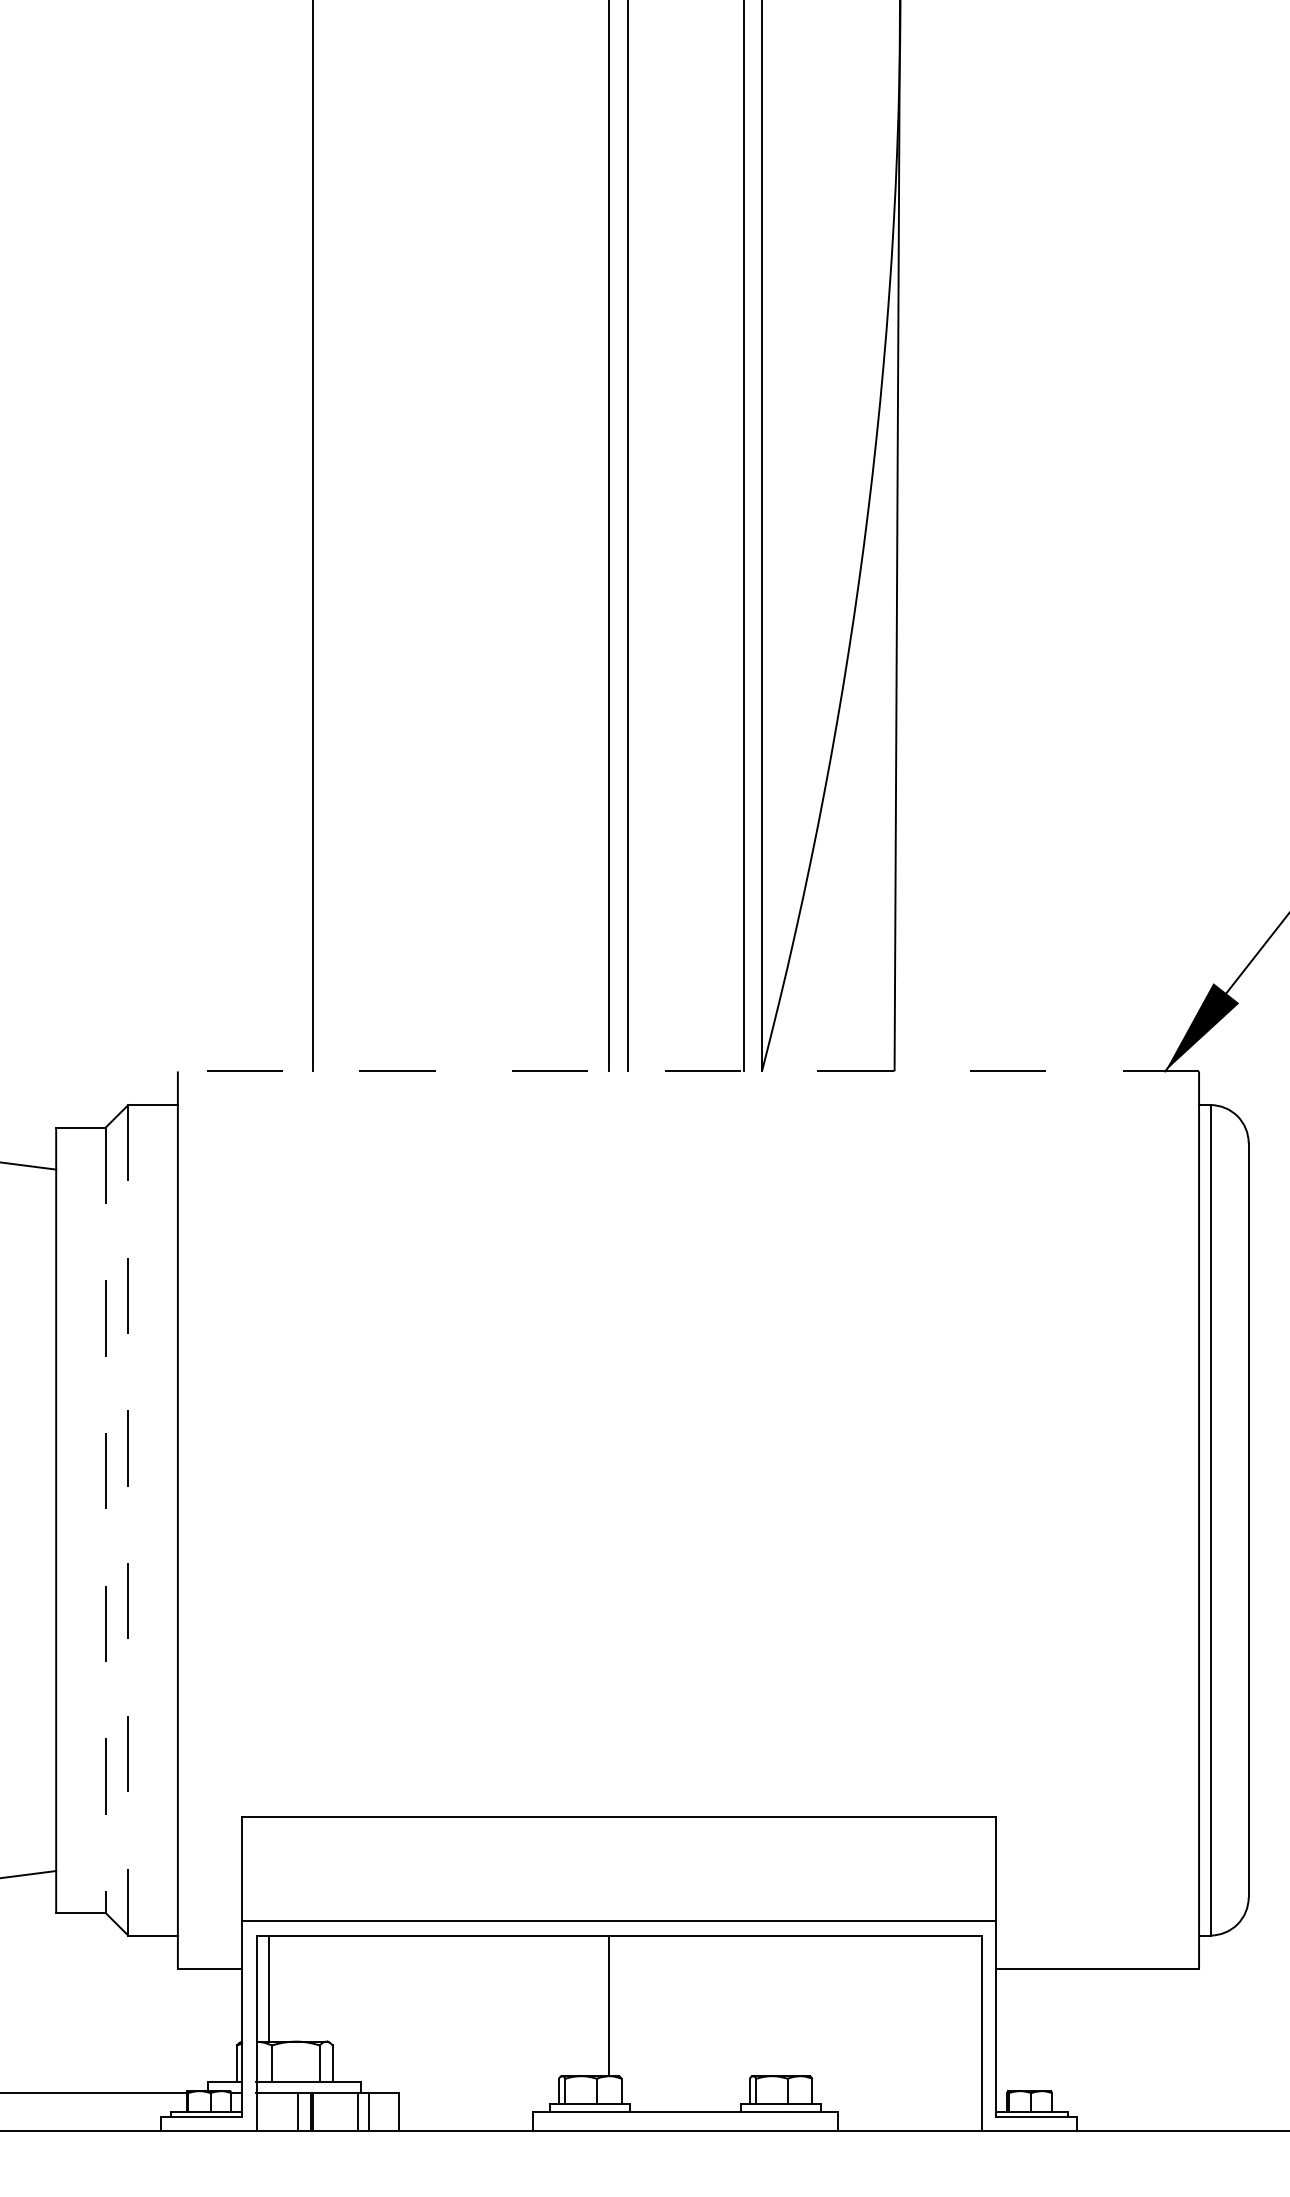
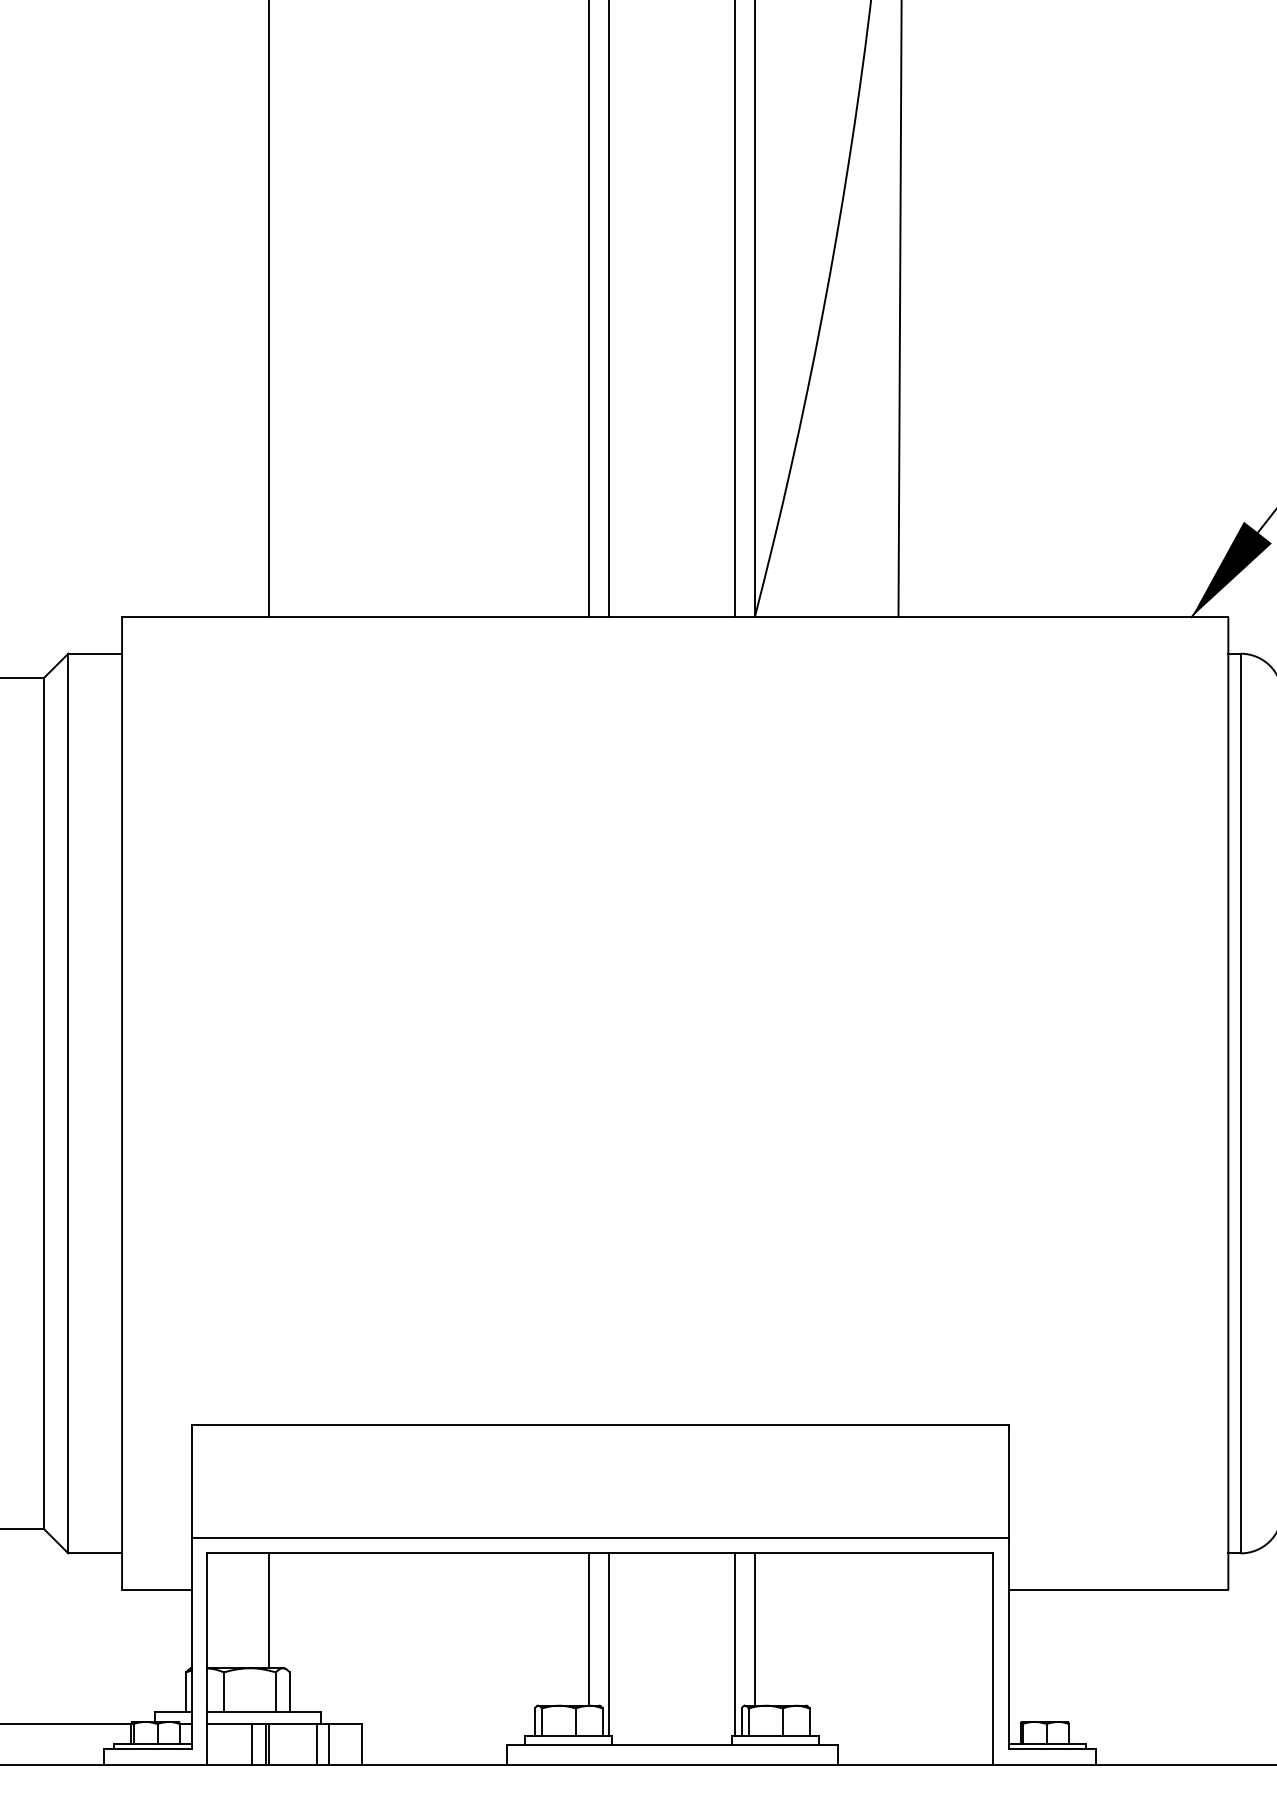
line: (688, 1071) -> (675, 617), dashed -> solid
line: (105, 1520) -> (43, 1103), dashed -> solid
line: (128, 1520) -> (68, 1103), dashed -> solid
line: (269, 1988) -> (268, 1610), moved
line: (762, 2005) -> (755, 1629), added
line: (627, 2019) -> (609, 1644), added
line: (743, 2019) -> (734, 1644), added

